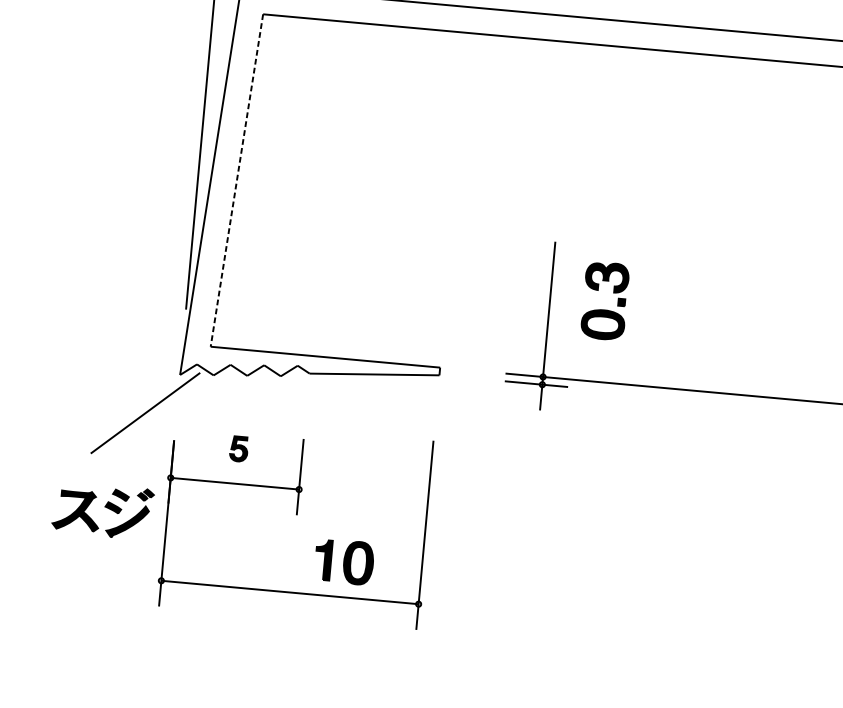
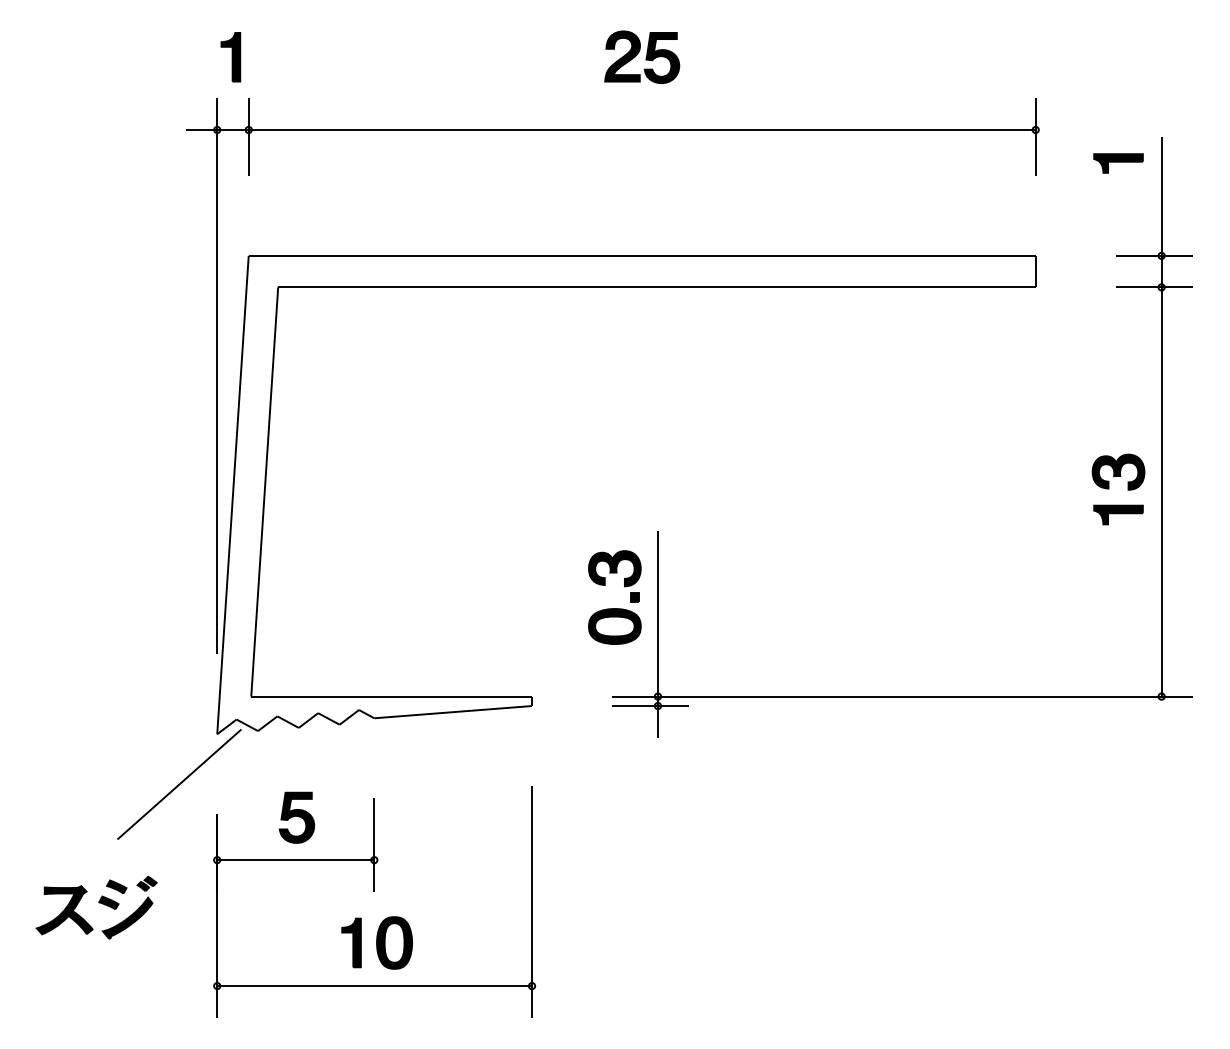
line: (236, 180) -> (264, 492), dashed -> solid
part: (604, 309) -> (614, 608), moved
part: (238, 448) -> (296, 817), size x1.67
part: (102, 510) -> (96, 907), moved
part: (343, 561) -> (376, 942), moved

